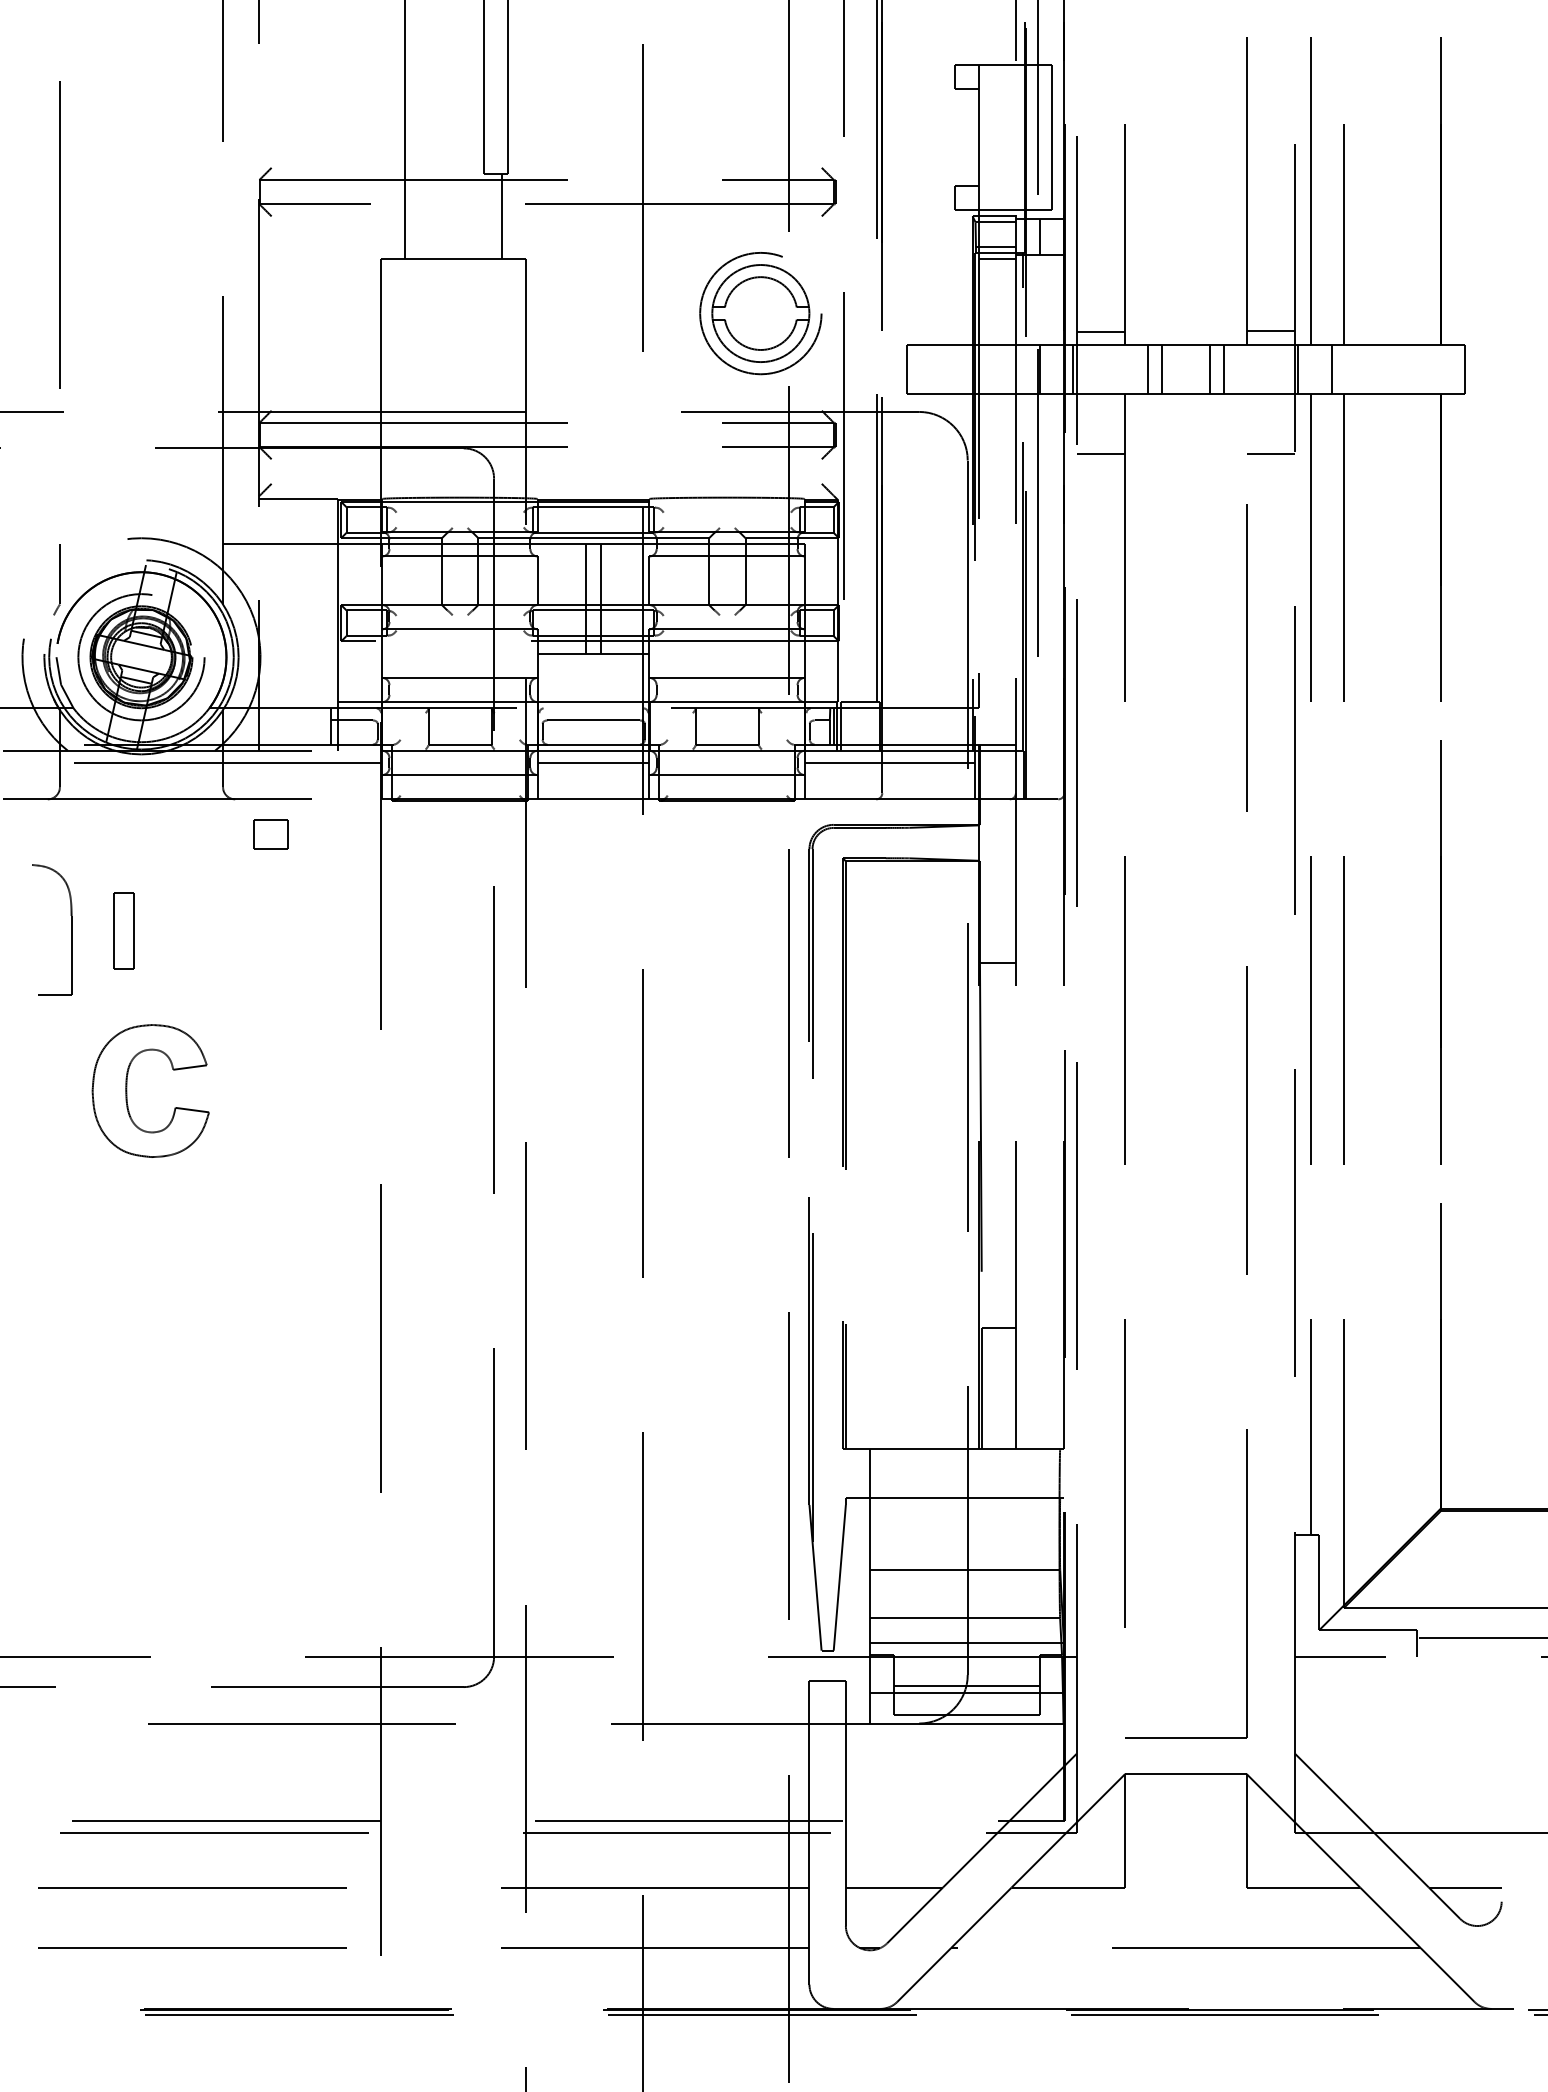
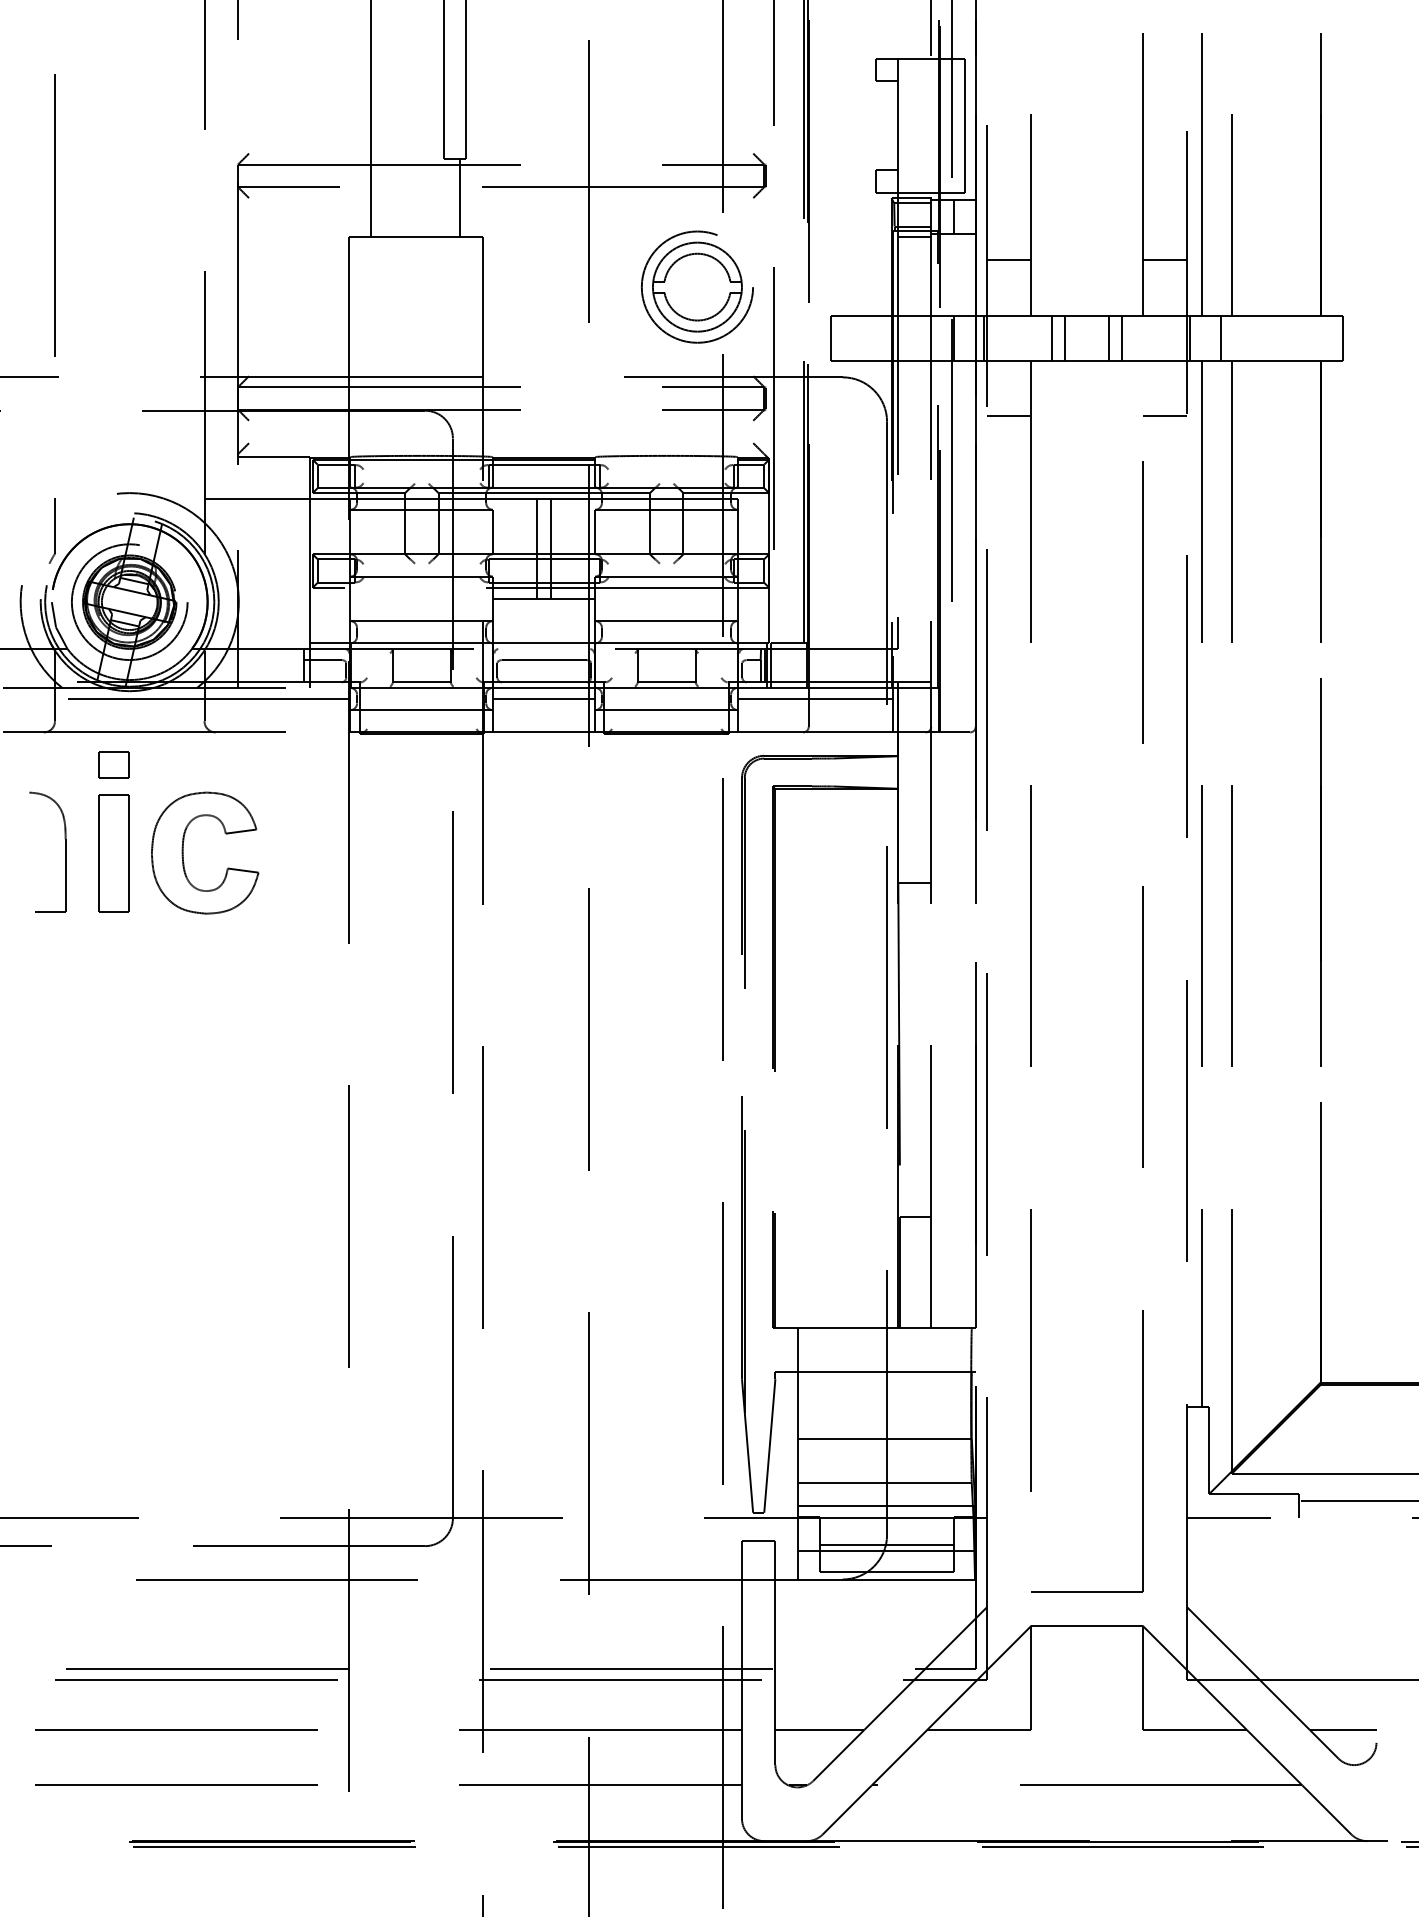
line: (1270, 331) -> (1164, 260), moved
line: (1100, 332) -> (1008, 260), moved
part: (270, 834) -> (113, 764), moved
part: (123, 930) -> (113, 852), size x1.67
part: (127, 1090) -> (183, 852), moved

